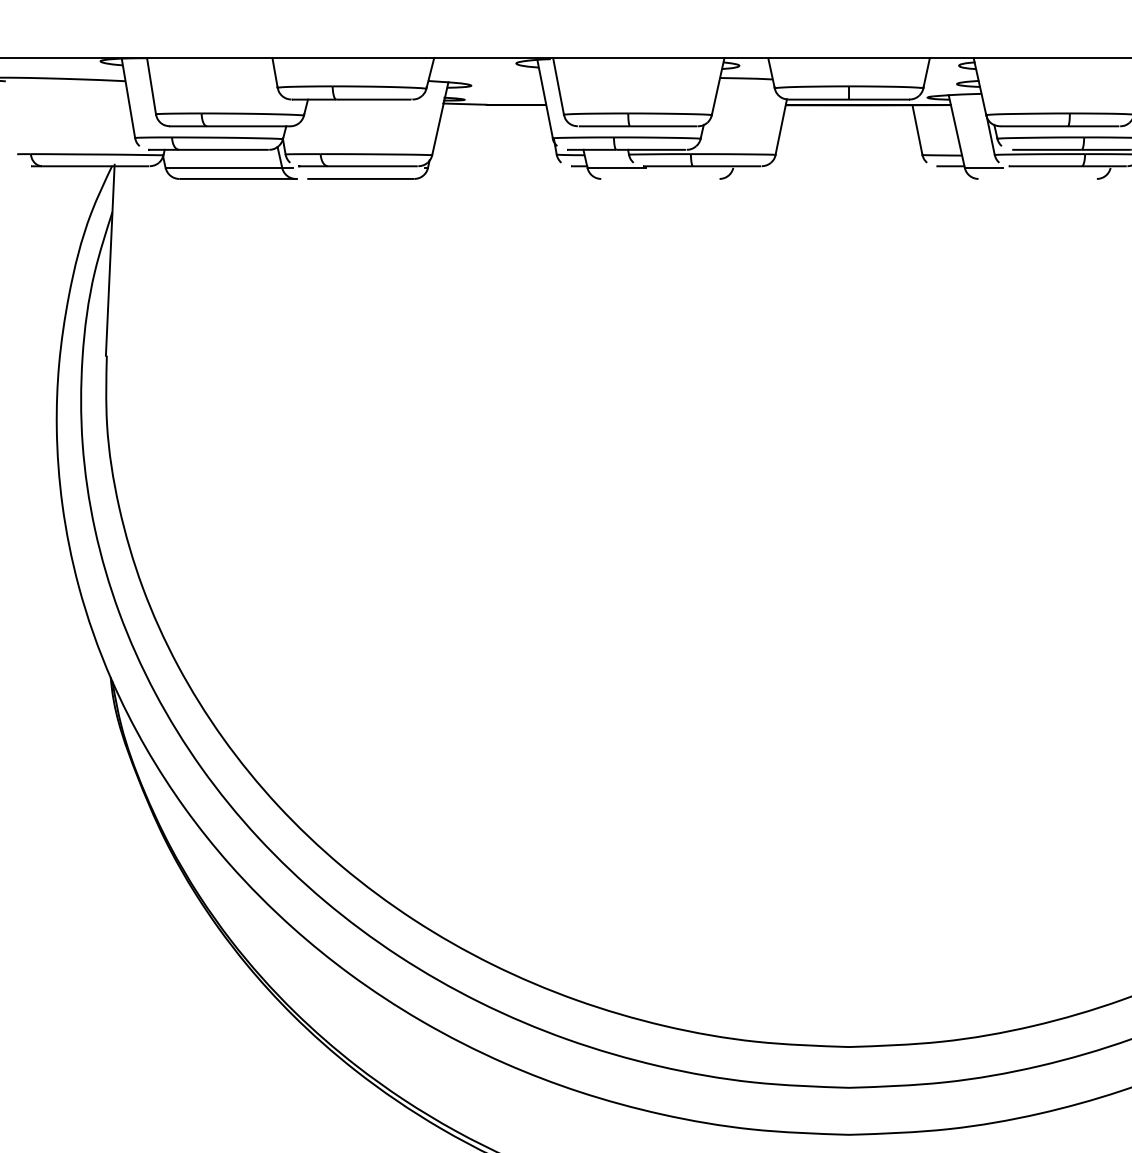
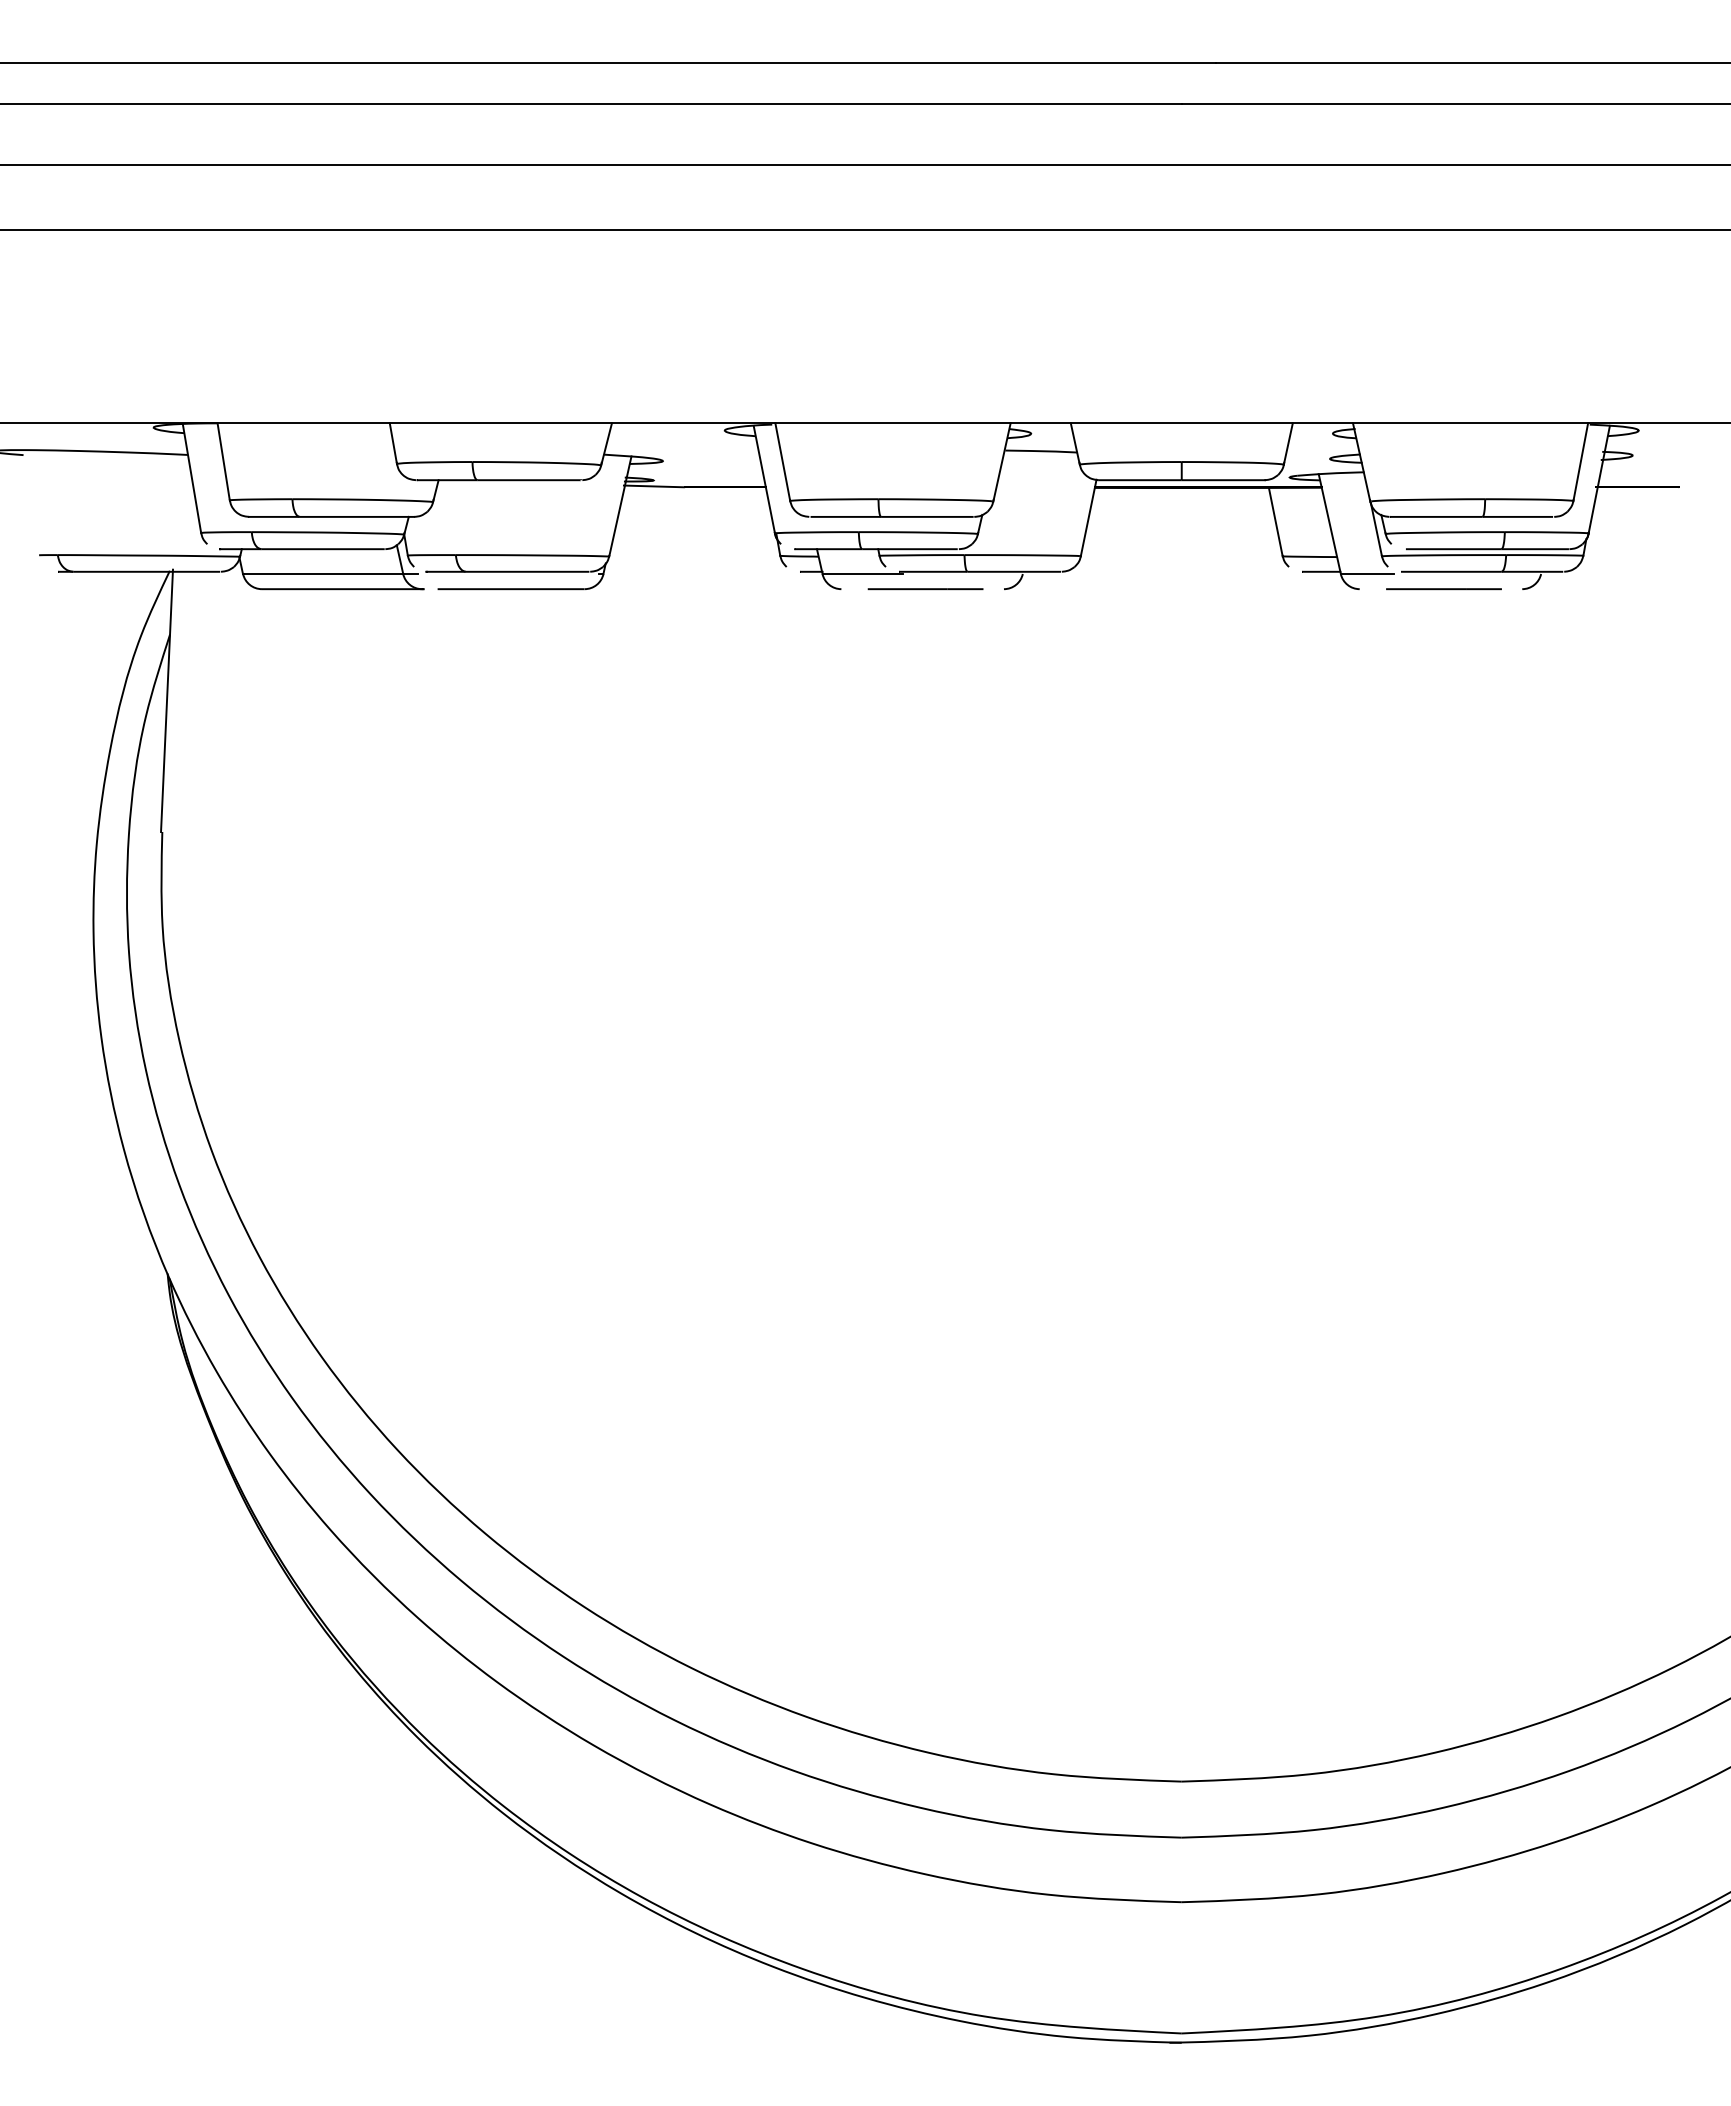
line: (662, 179) -> (925, 589), added
line: (1039, 179) -> (1443, 589), added

